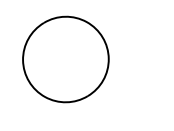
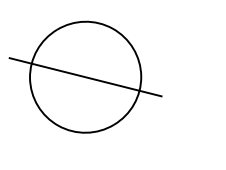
line: (65, 59) -> (85, 77), added

